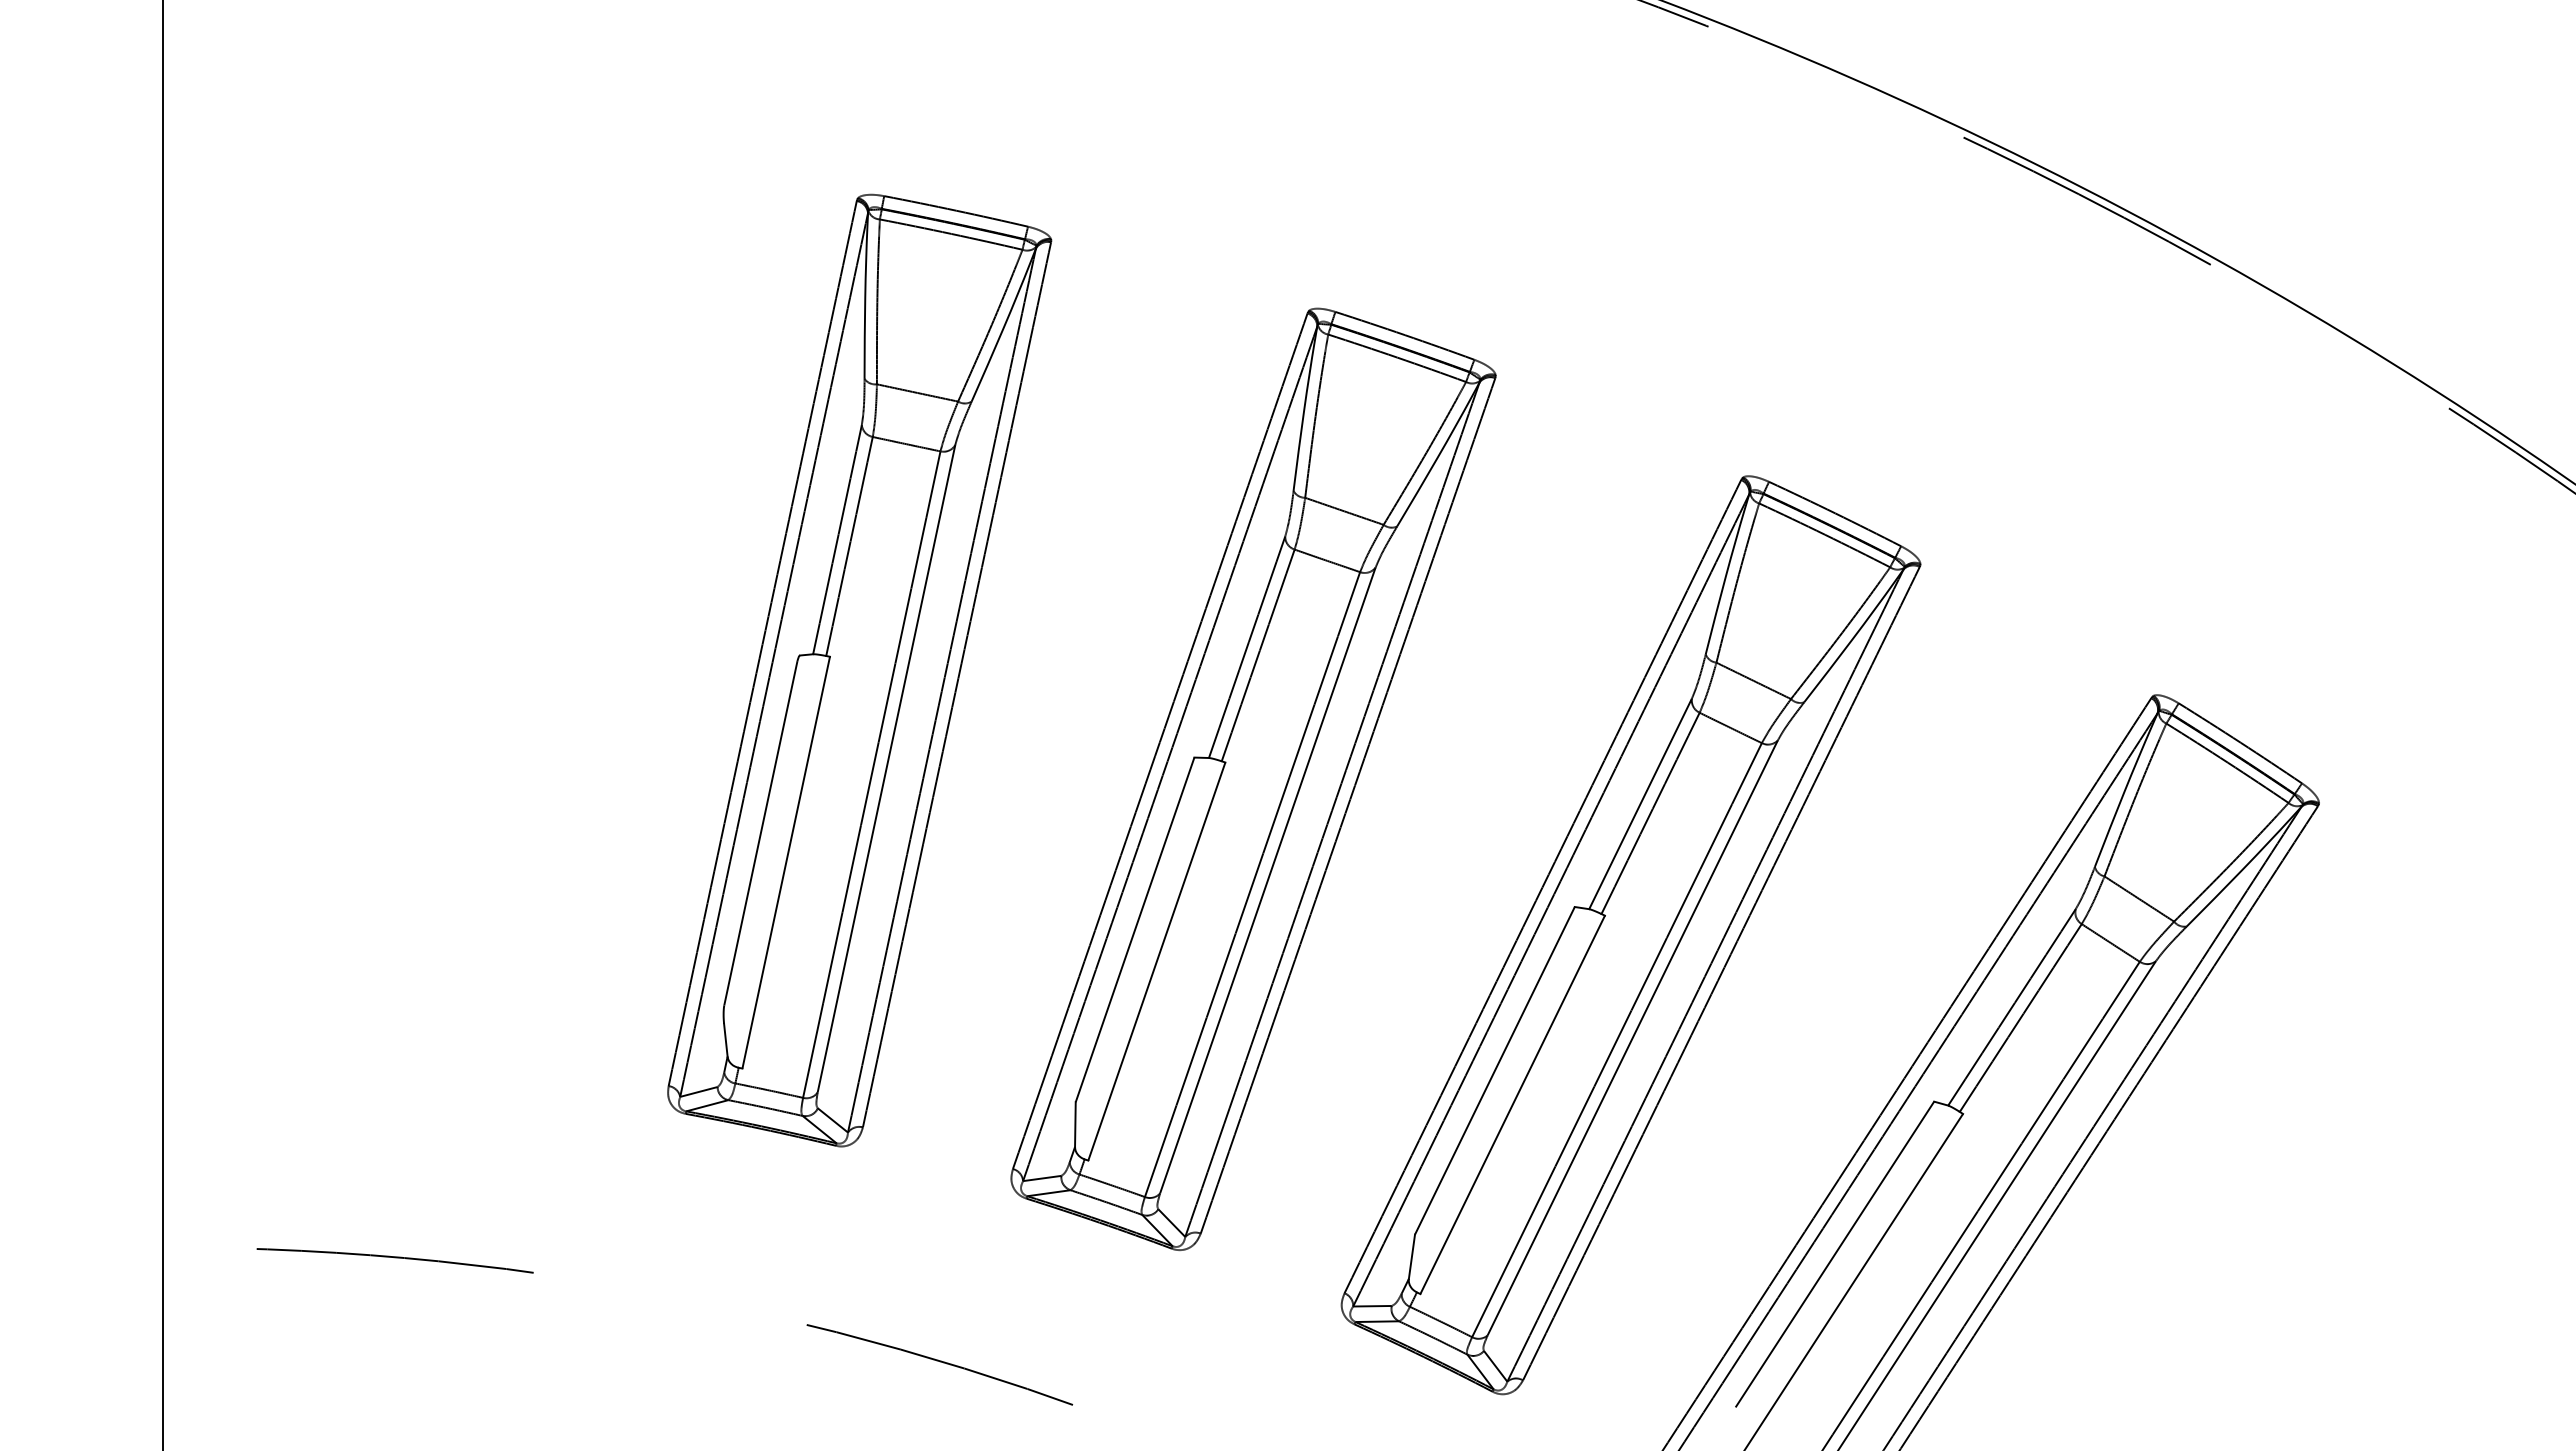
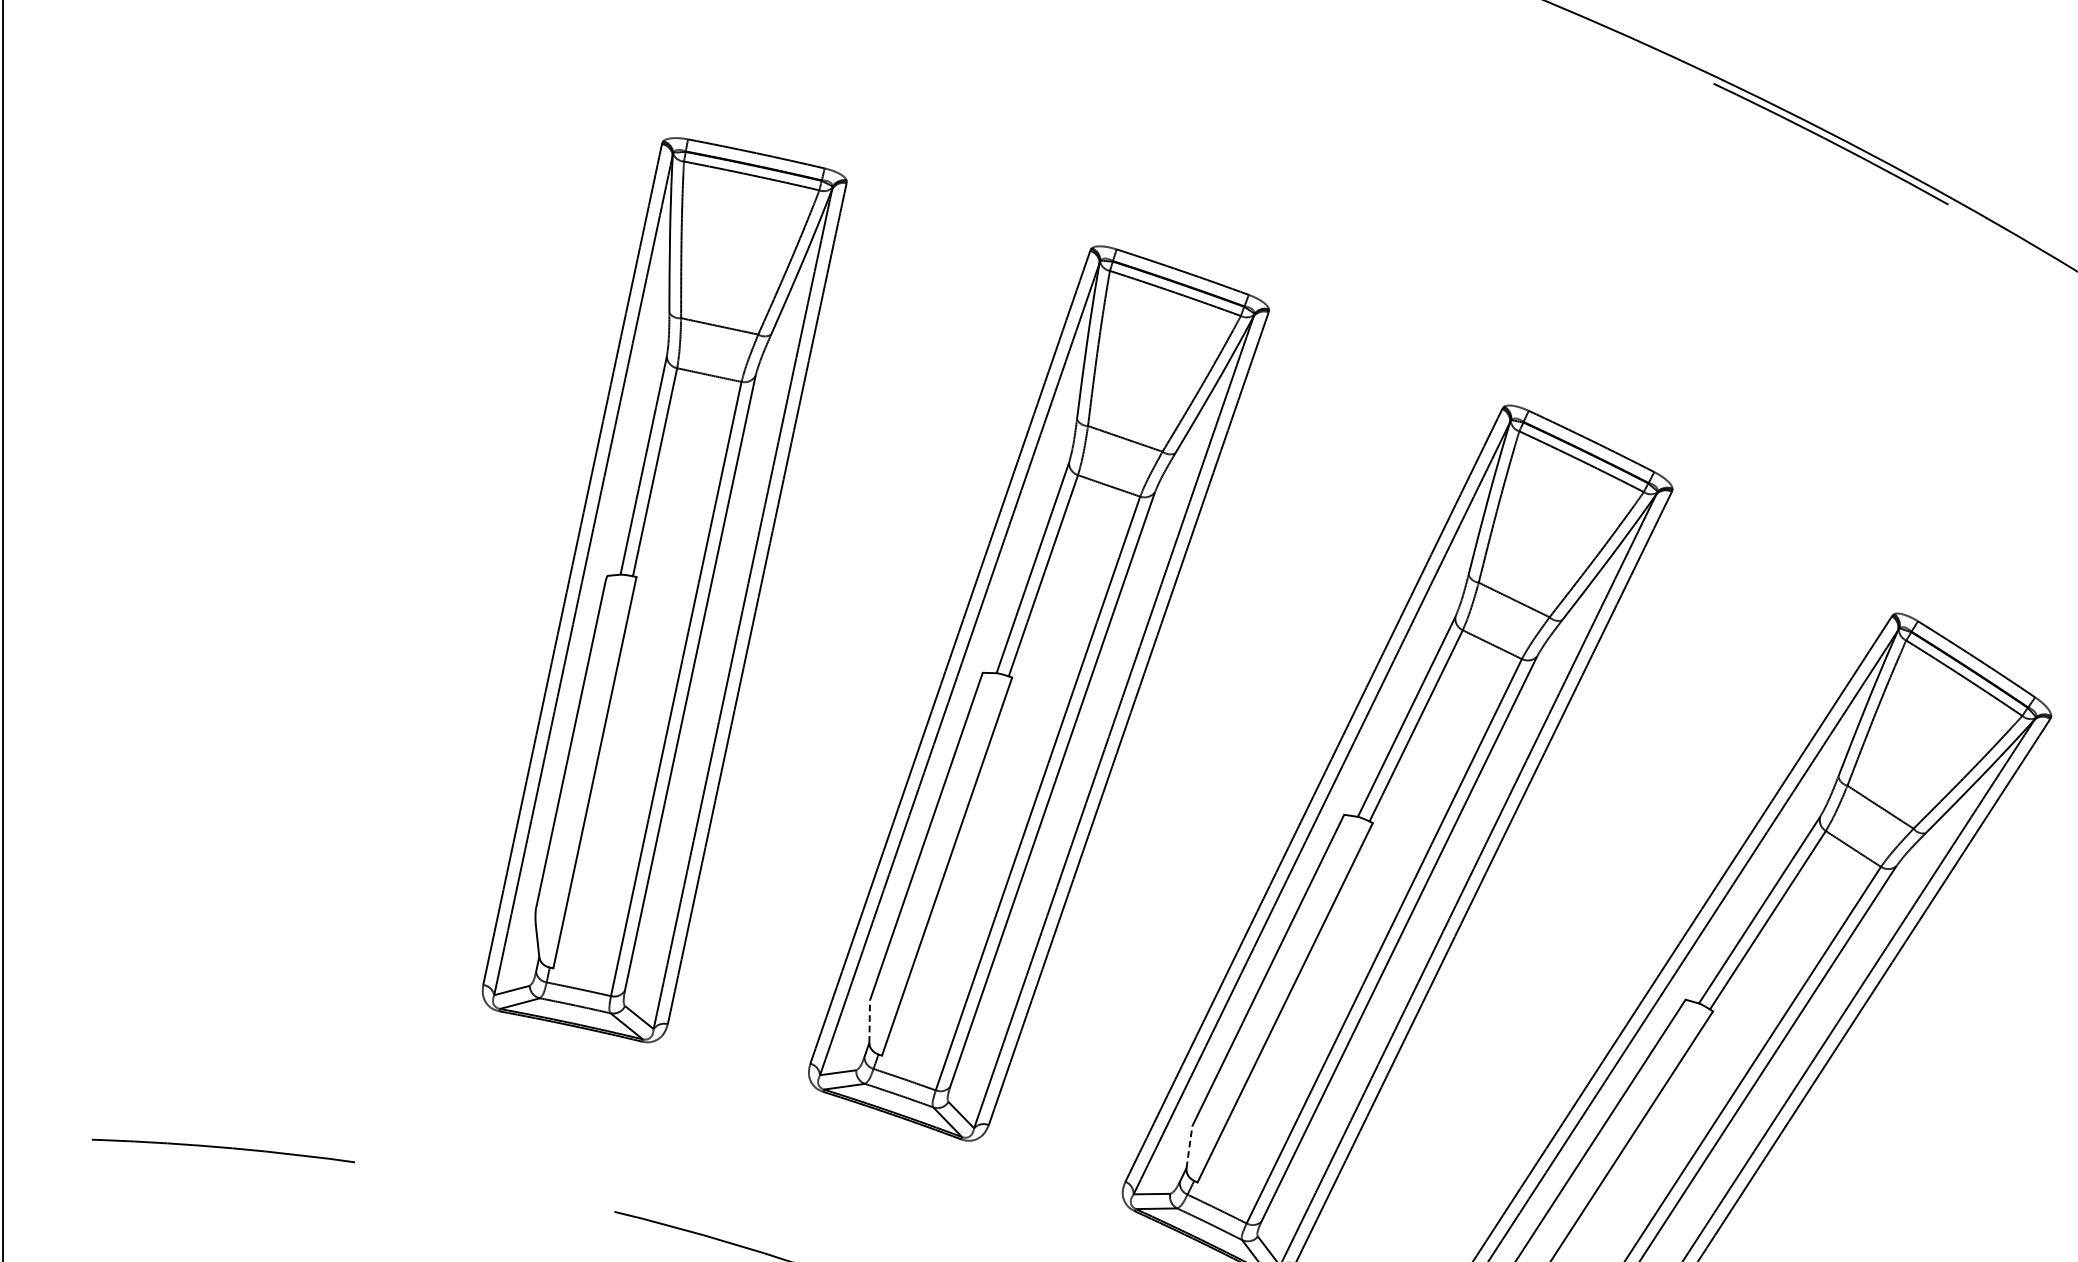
line: (1075, 1124) -> (869, 1021), solid -> dashed
line: (1412, 1256) -> (1189, 1146), solid -> dashed

